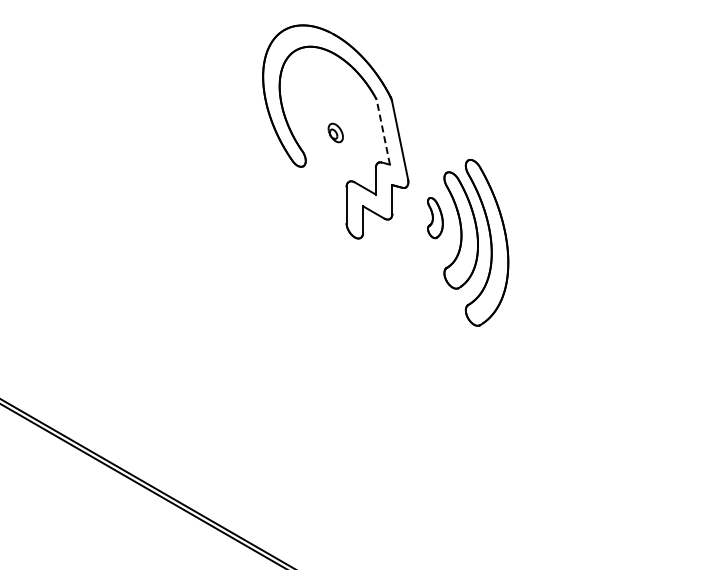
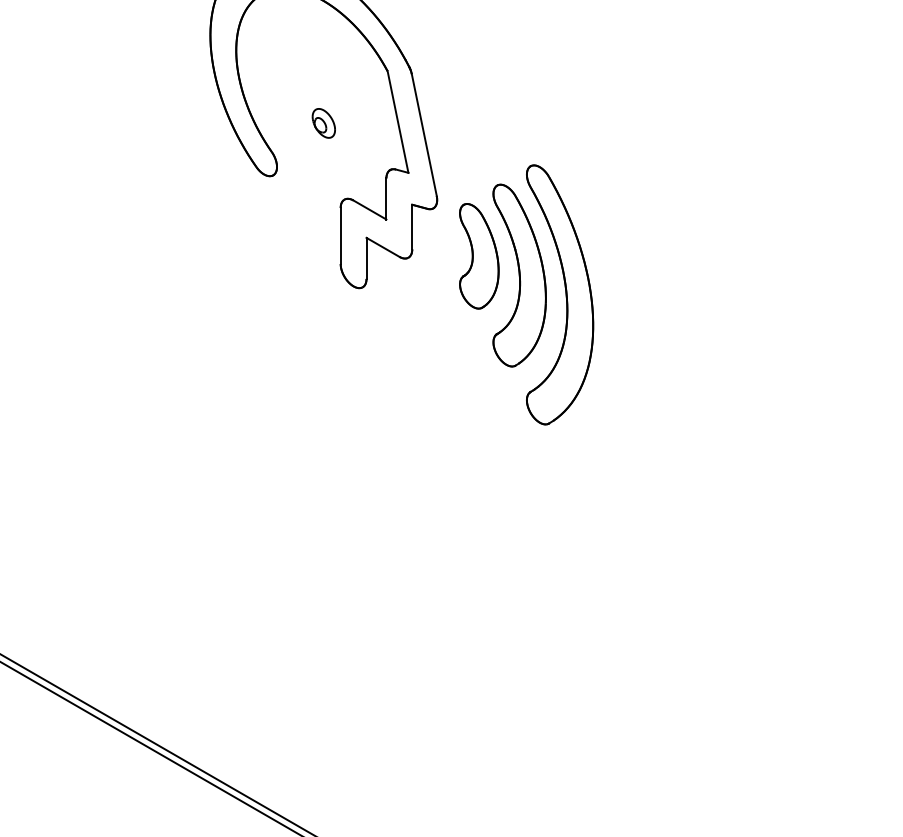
line: (383, 131) -> (398, 121), dashed -> solid
part: (435, 217) -> (479, 255), size x1.67

